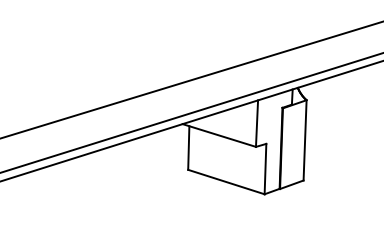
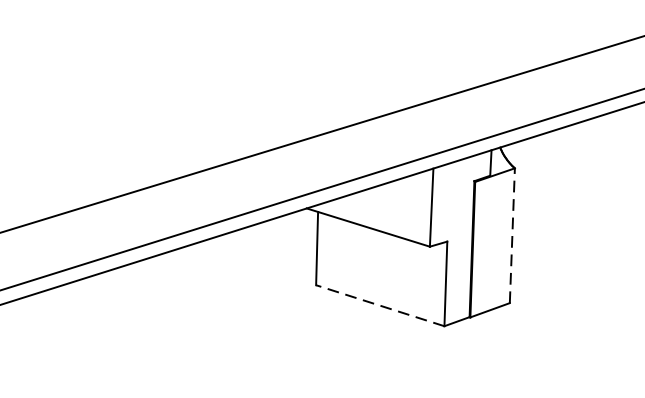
line: (305, 139) -> (513, 234), solid -> dashed
line: (225, 181) -> (378, 304), solid -> dashed

